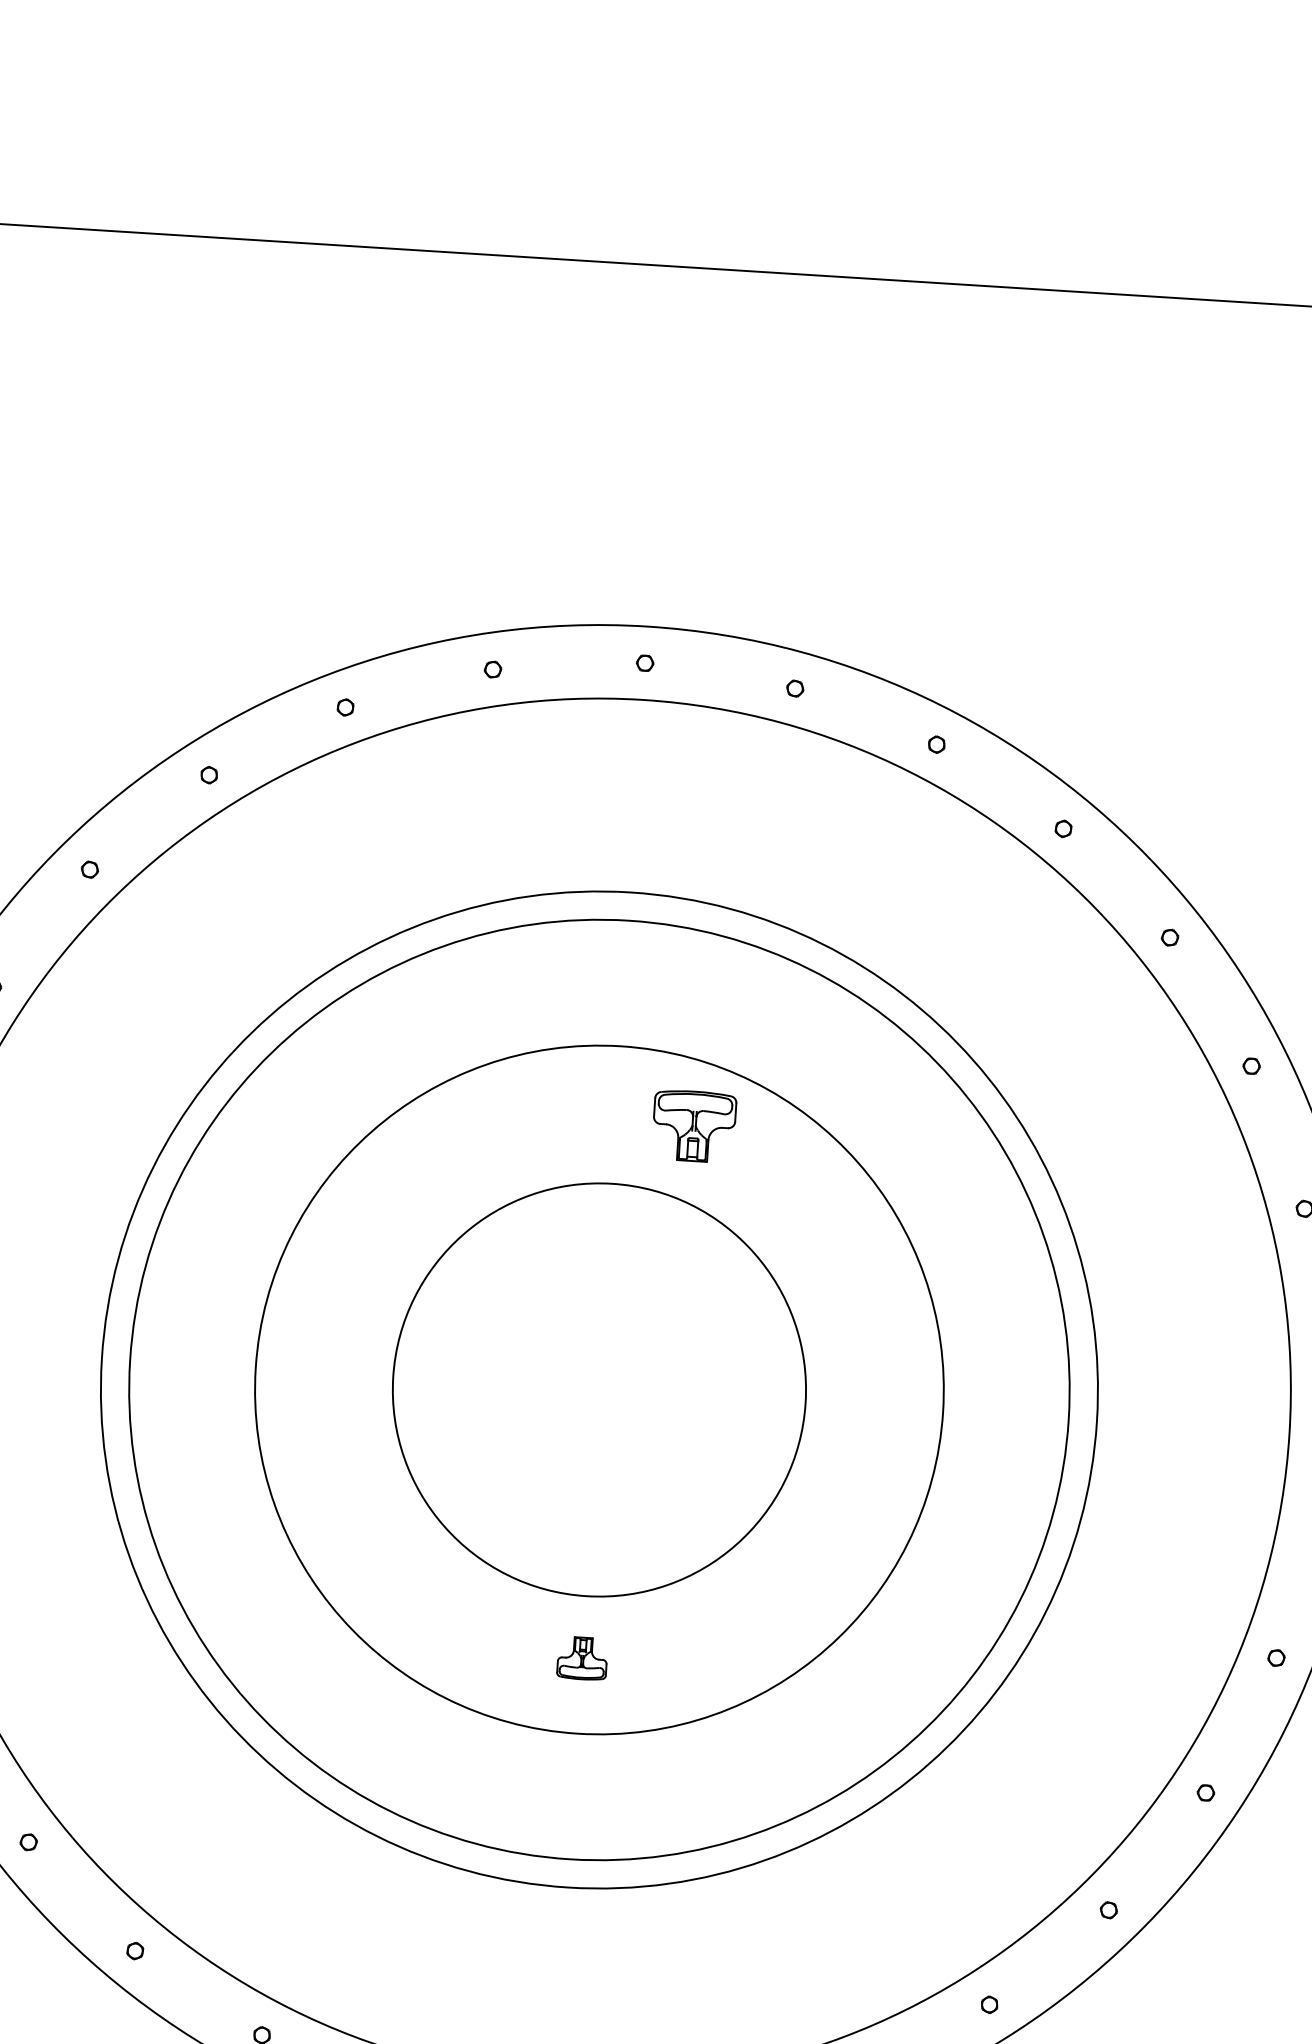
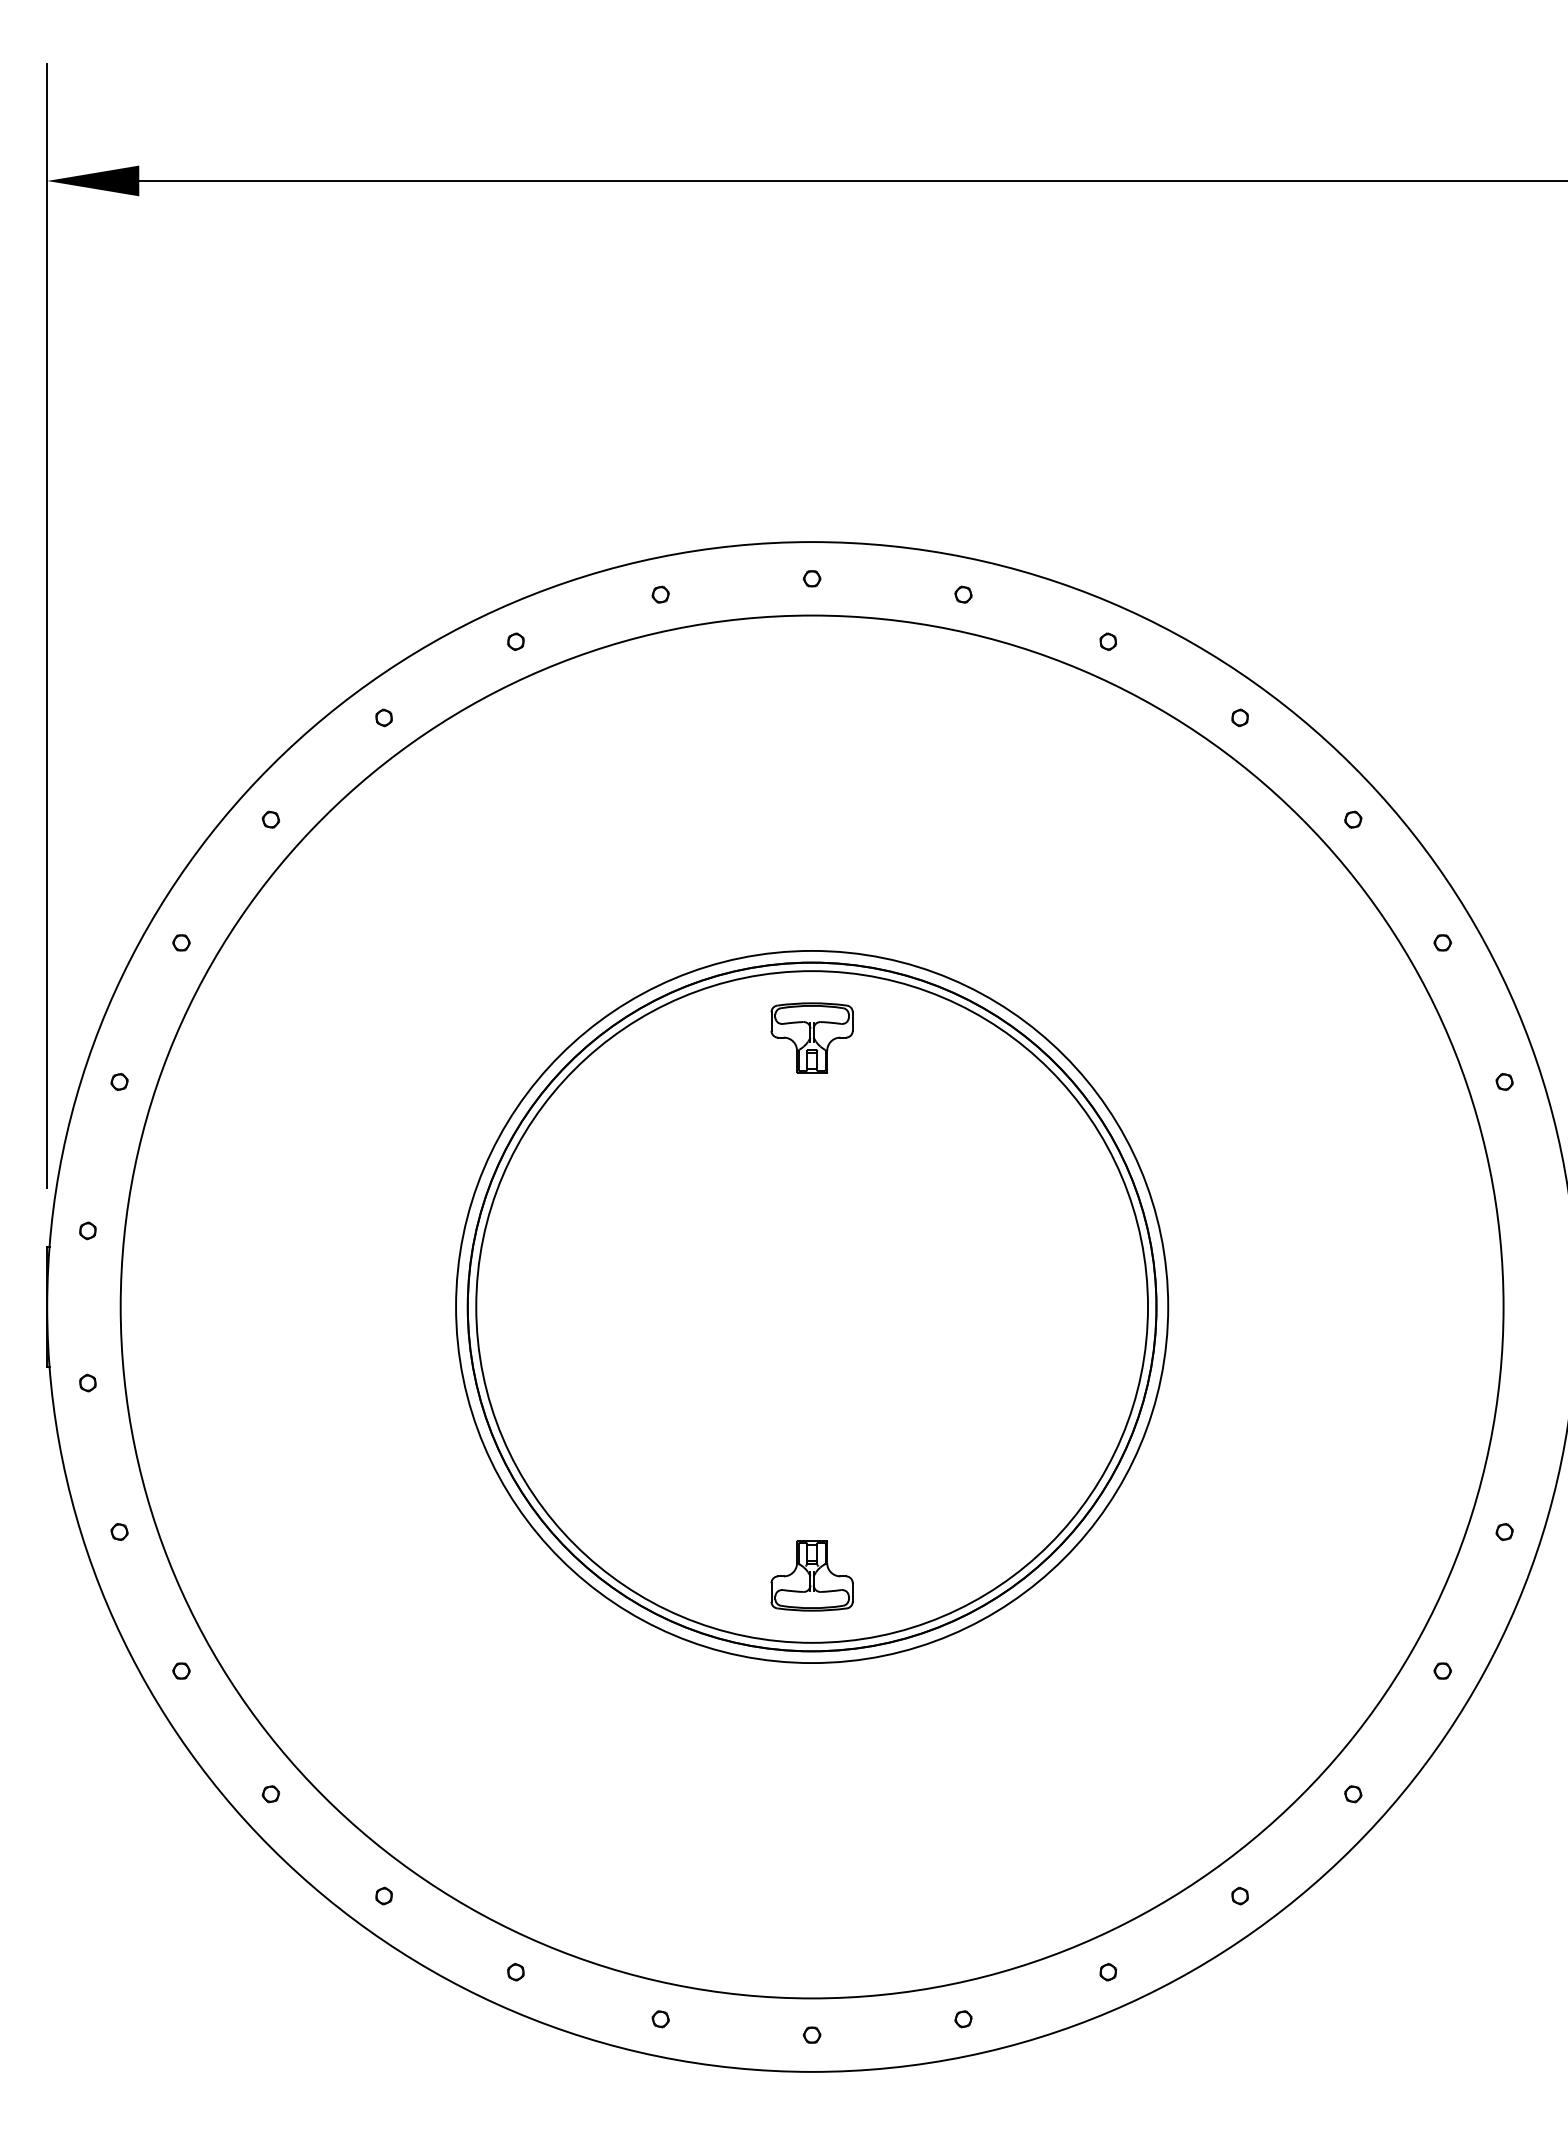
part: (693, 1125) -> (811, 1037), moved
circle: (598, 1389) -> (811, 1306), size x1.67
circle: (599, 1389) -> (812, 1306), size x0.71
circle: (599, 1389) -> (812, 1306), size x0.71
part: (581, 1657) -> (811, 1575), size x1.67

